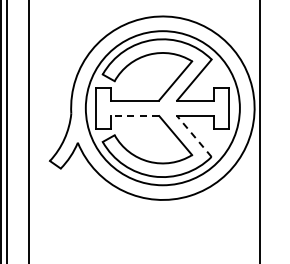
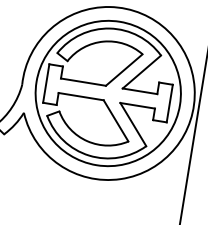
line: (134, 116) -> (80, 96), dashed -> solid
line: (194, 136) -> (133, 124), dashed -> solid

